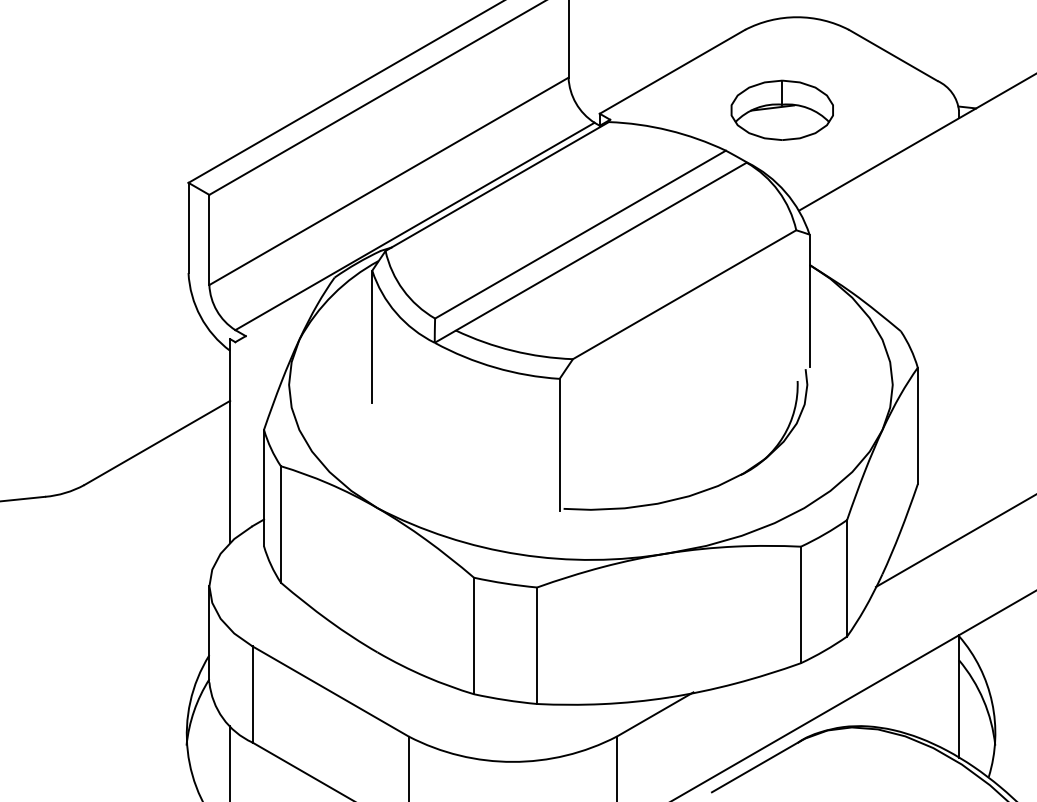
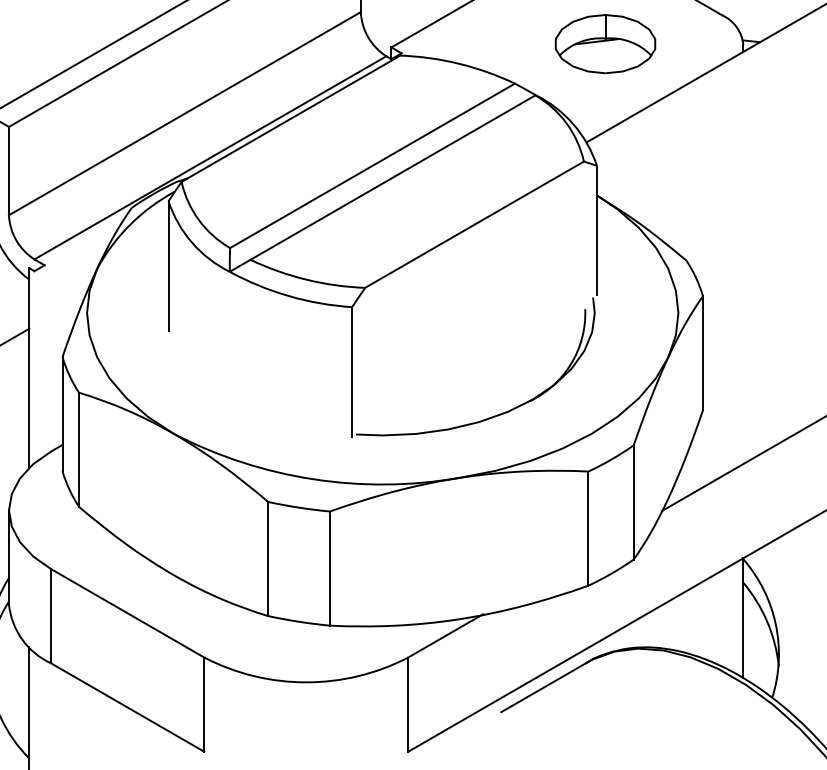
part: (781, 109) -> (604, 43), moved

